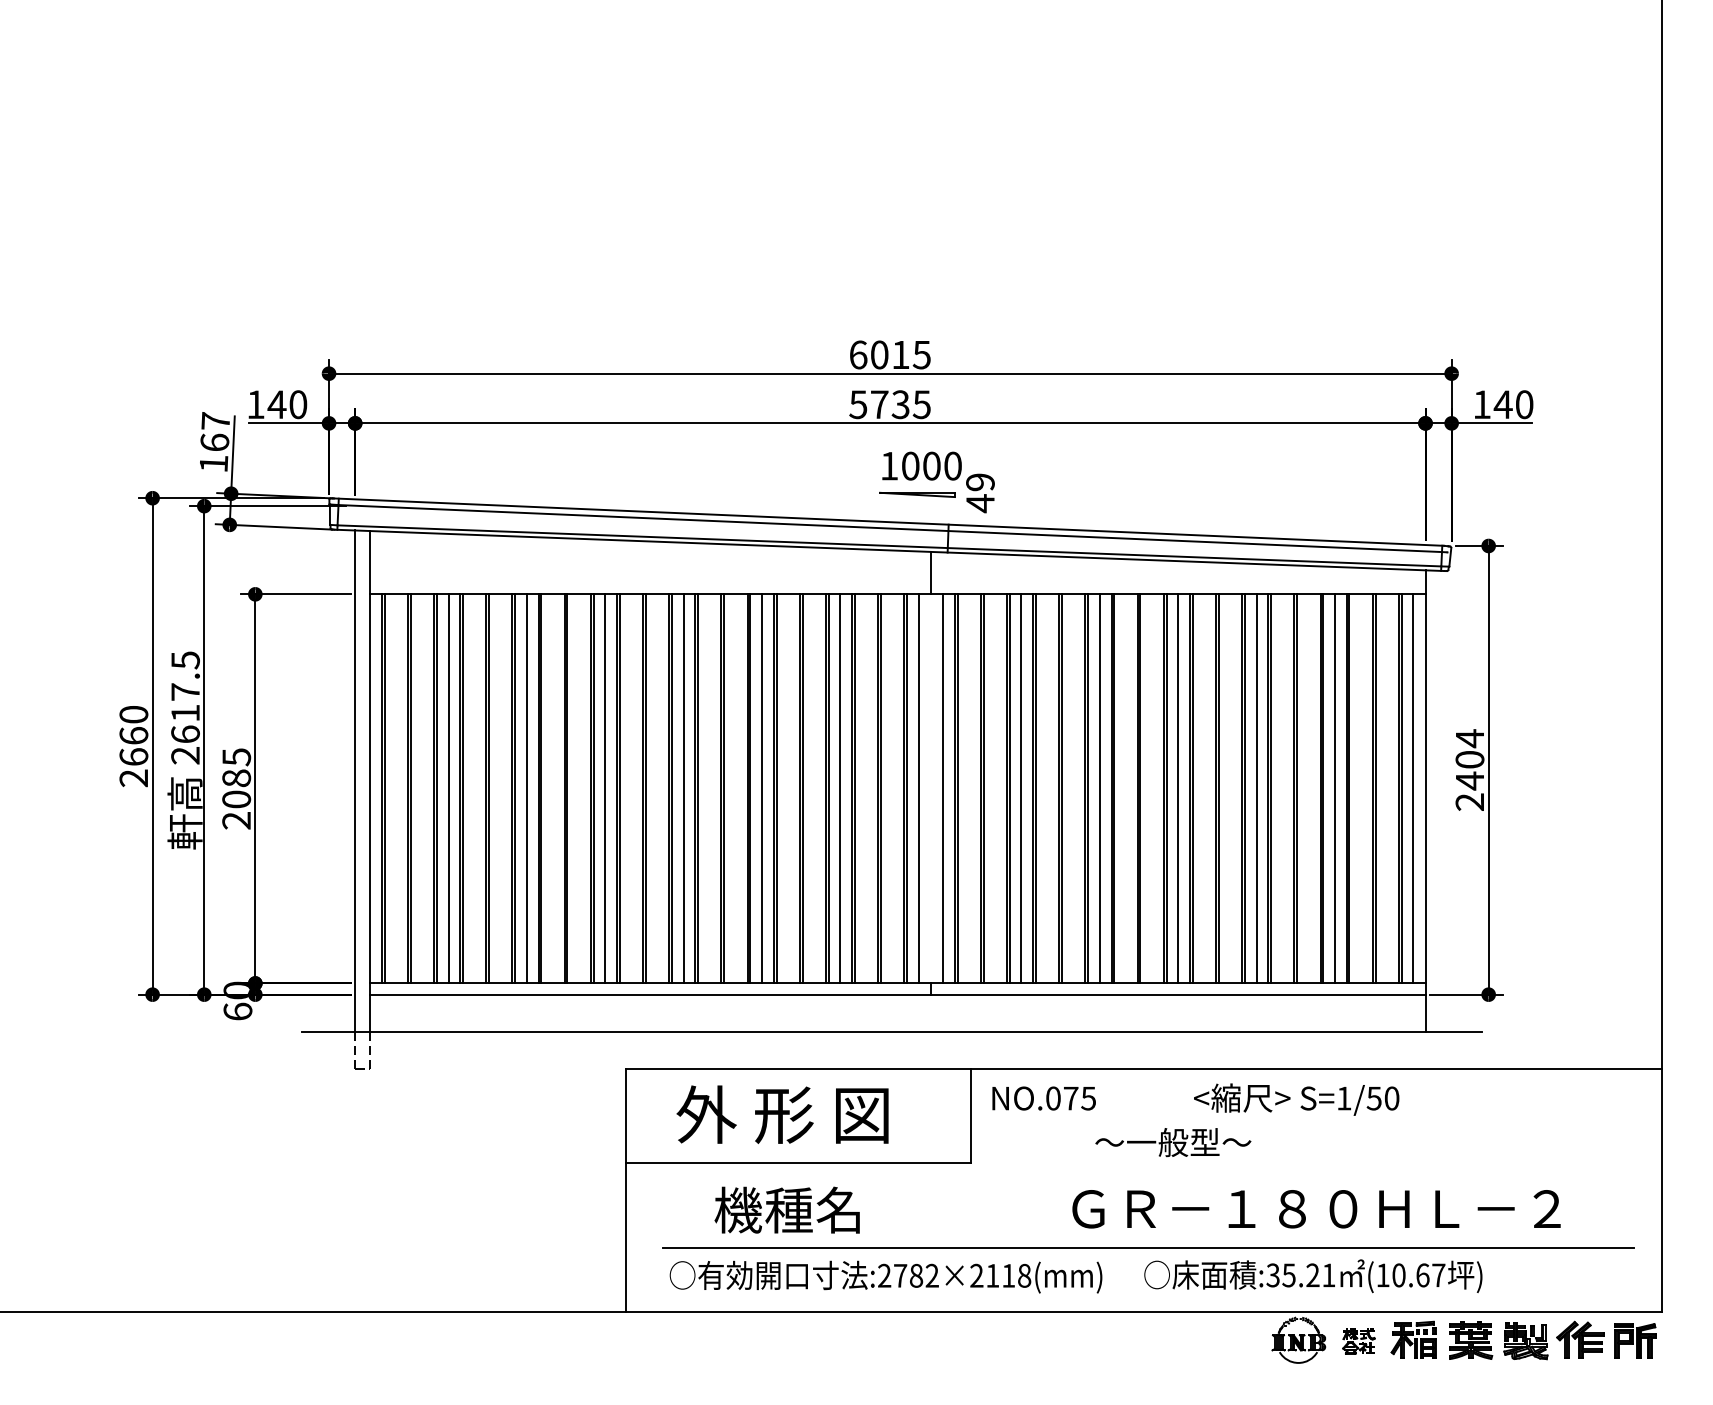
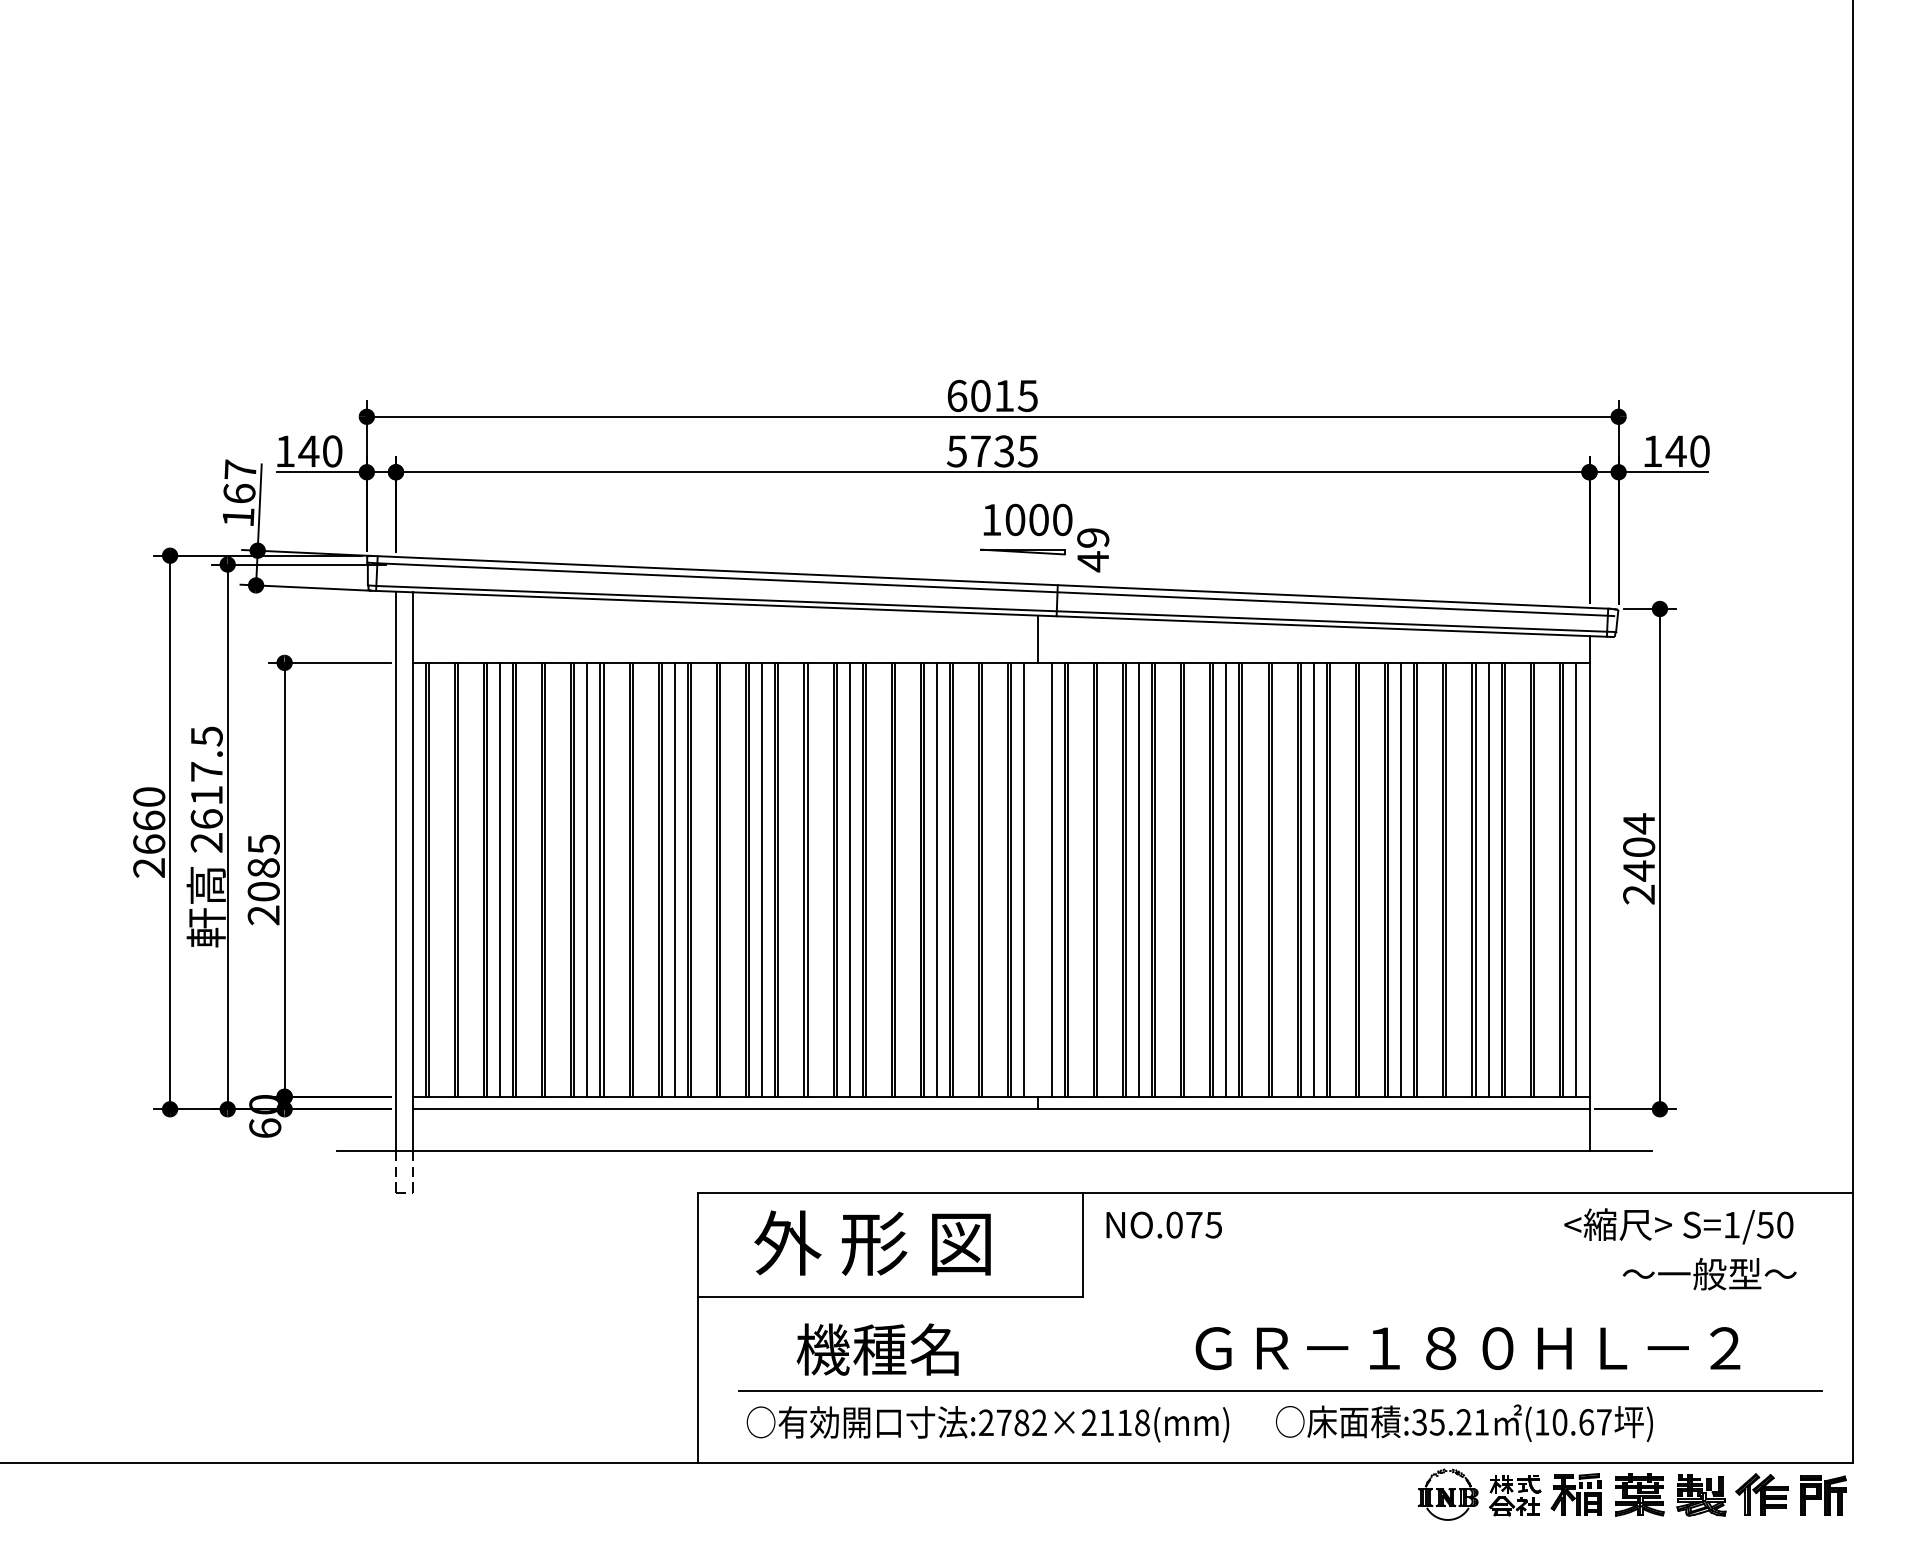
text: (1296, 1099) -> (1678, 1226), moved
text: (1173, 1142) -> (1709, 1274), moved
part: (1358, 1341) -> (1514, 1496), size x1.43

